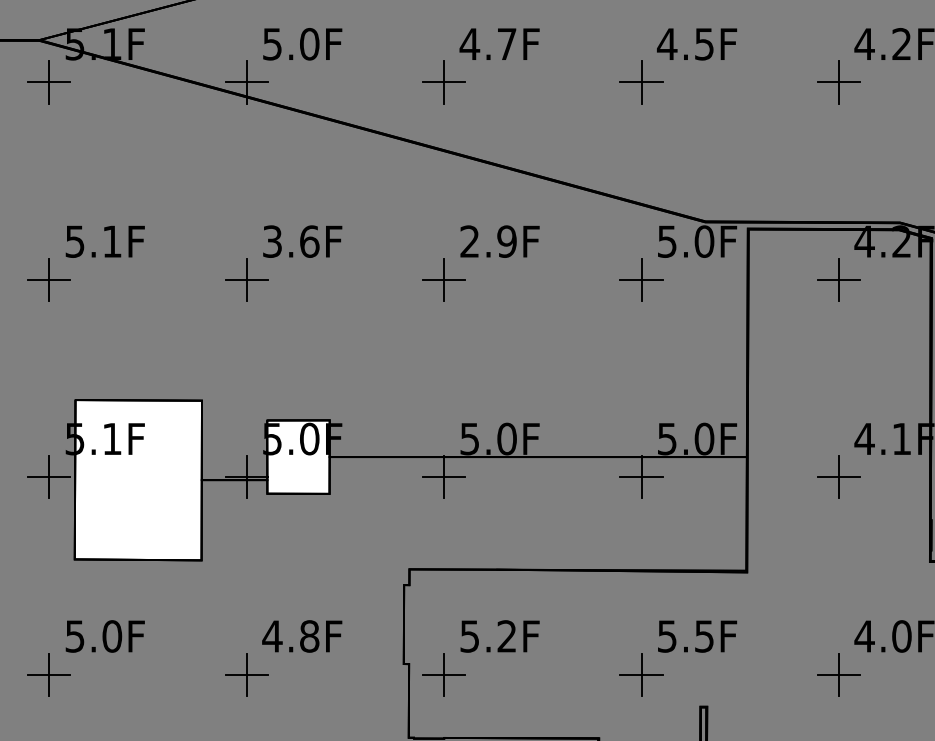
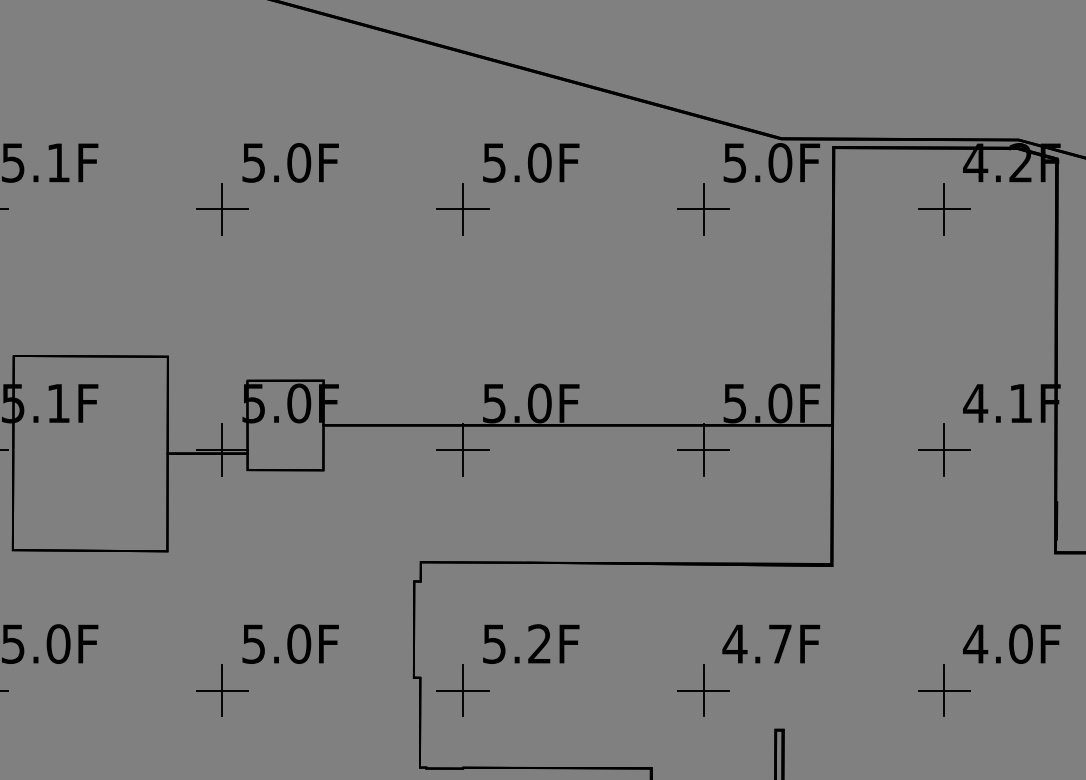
text: (291, 240) -> (277, 161), 3.6F -> 5.0F
text: (488, 241) -> (517, 162), 2.9F -> 5.0F
fill: (298, 456) -> (285, 424), added
fill: (137, 480) -> (89, 453), added
text: (290, 636) -> (275, 644), 4.8F -> 5.0F
text: (685, 636) -> (757, 644), 5.5F -> 4.7F

